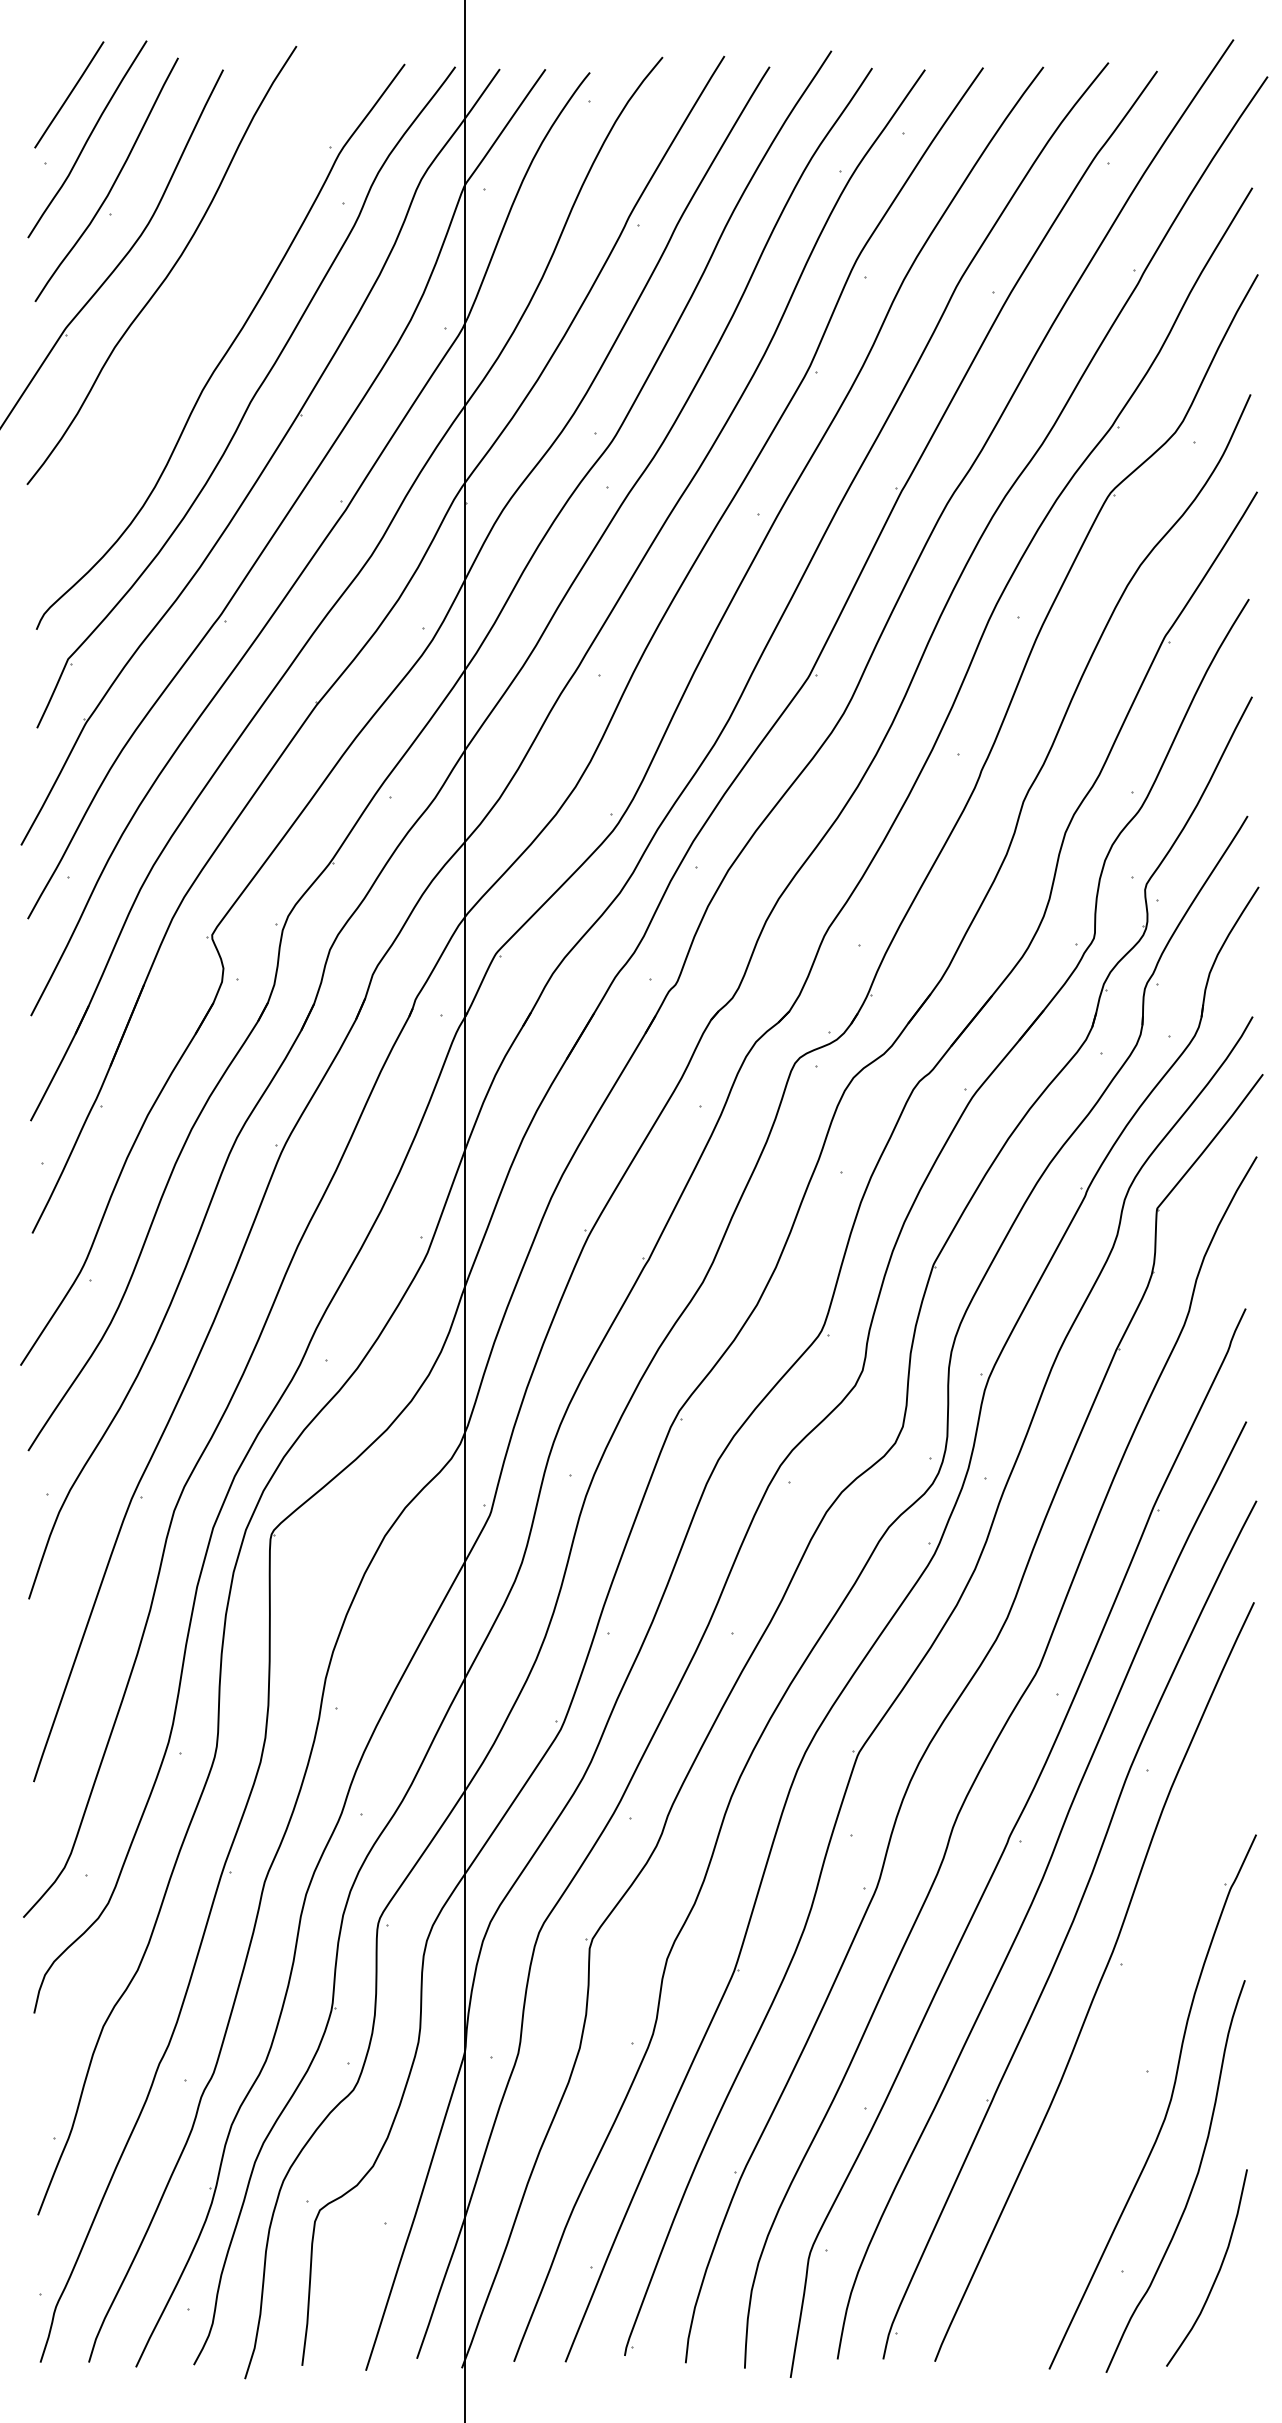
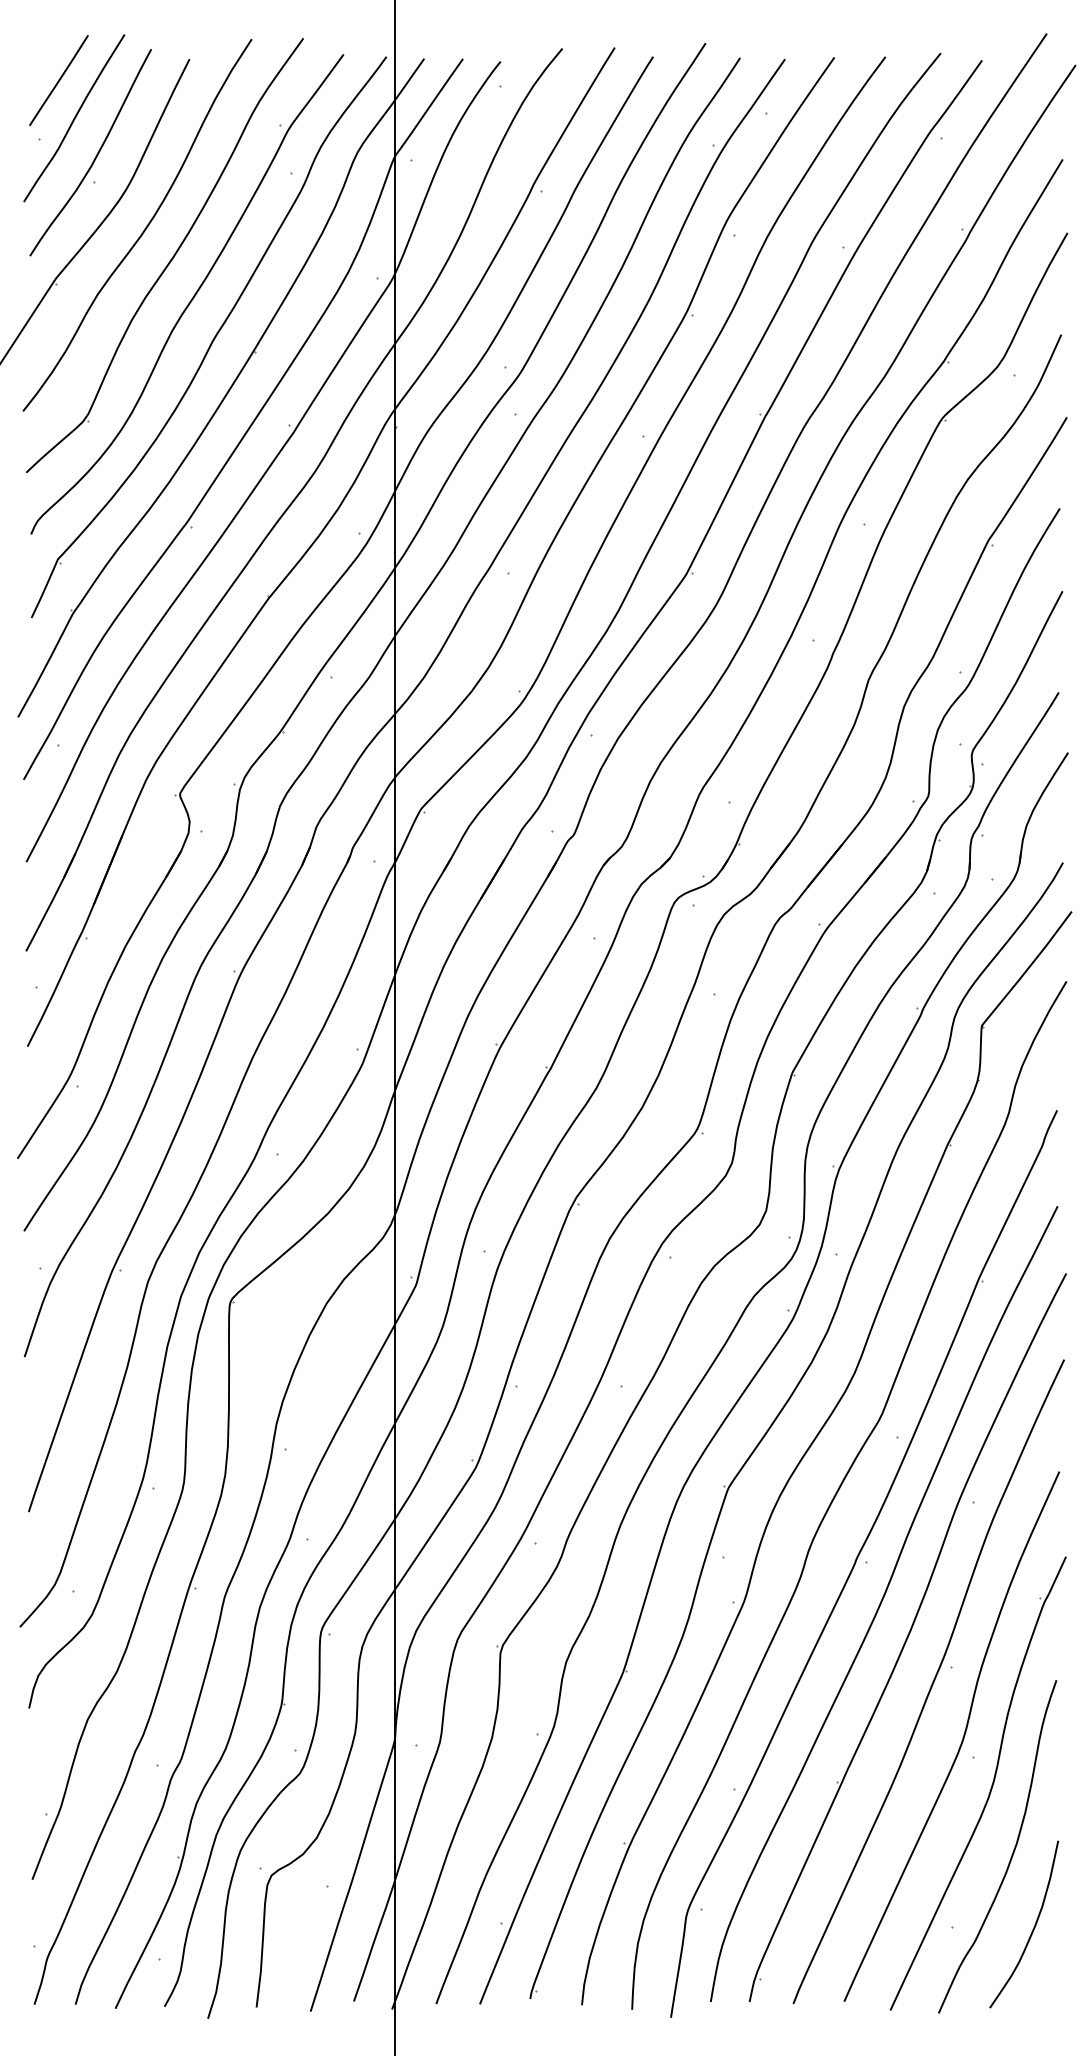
part: (200, 306) -> (170, 260), added
curve: (1133, 2051) -> (961, 1740), added

